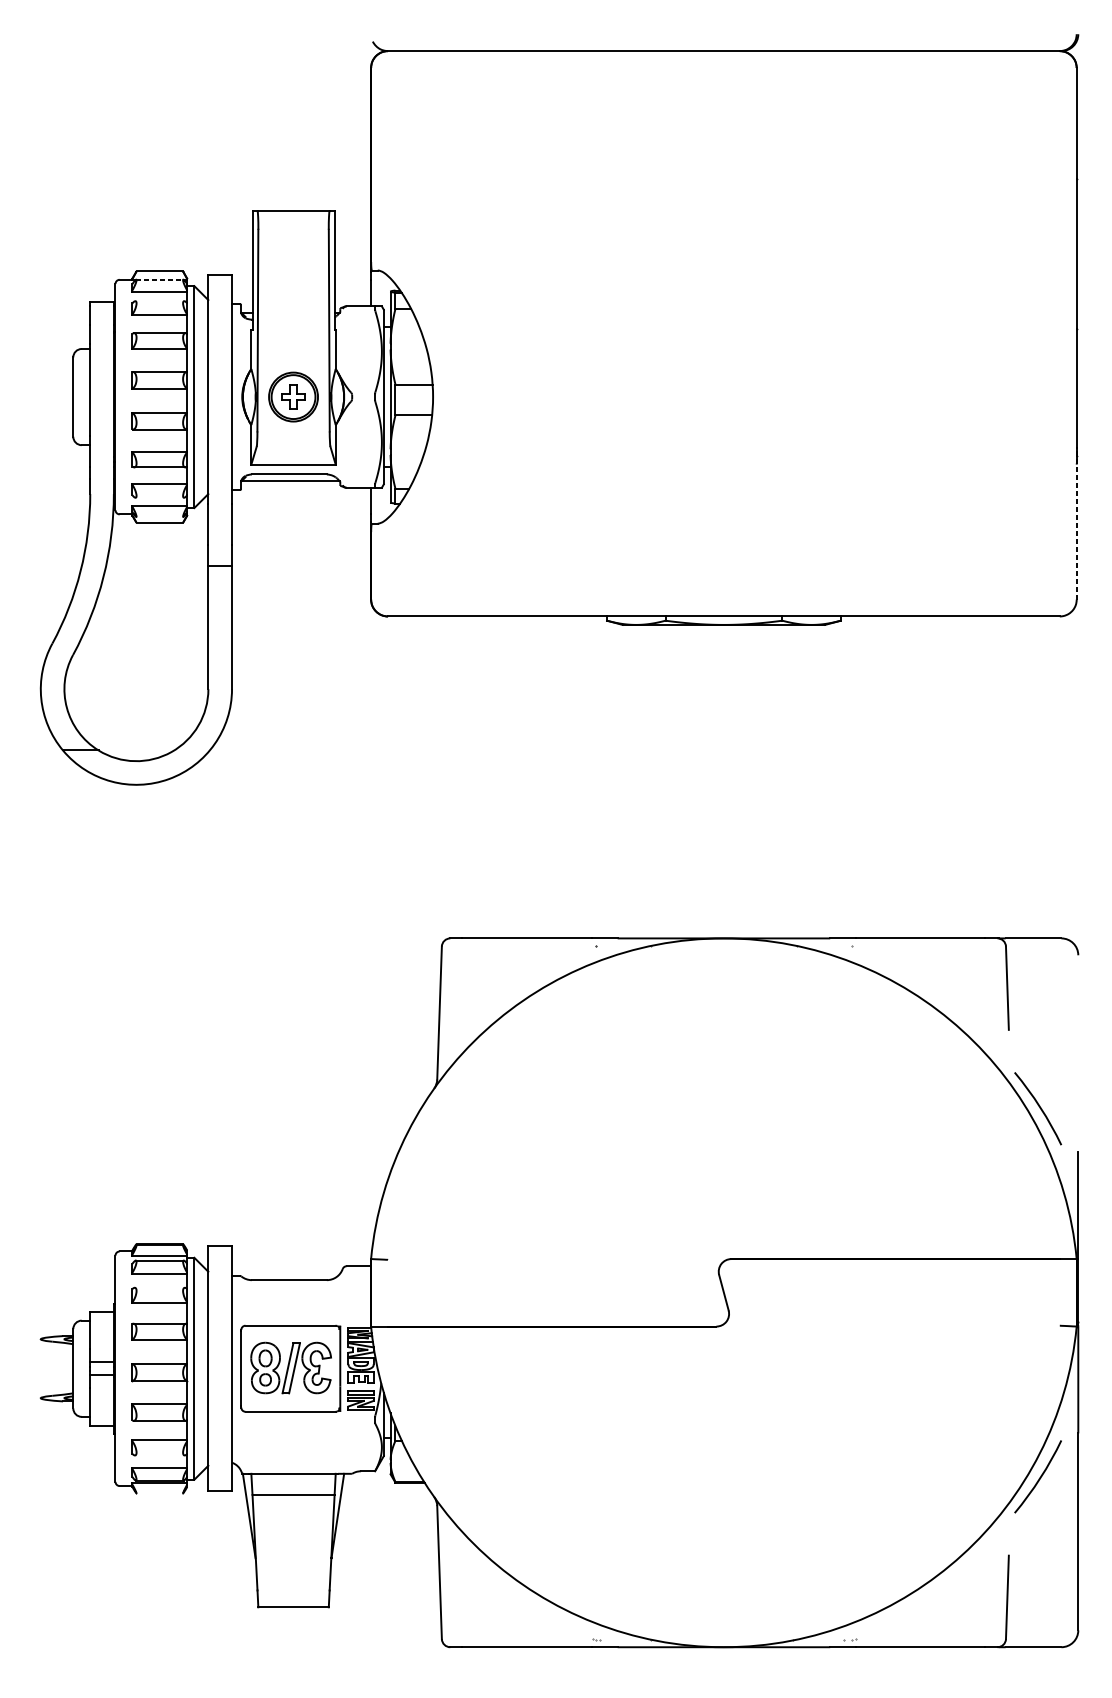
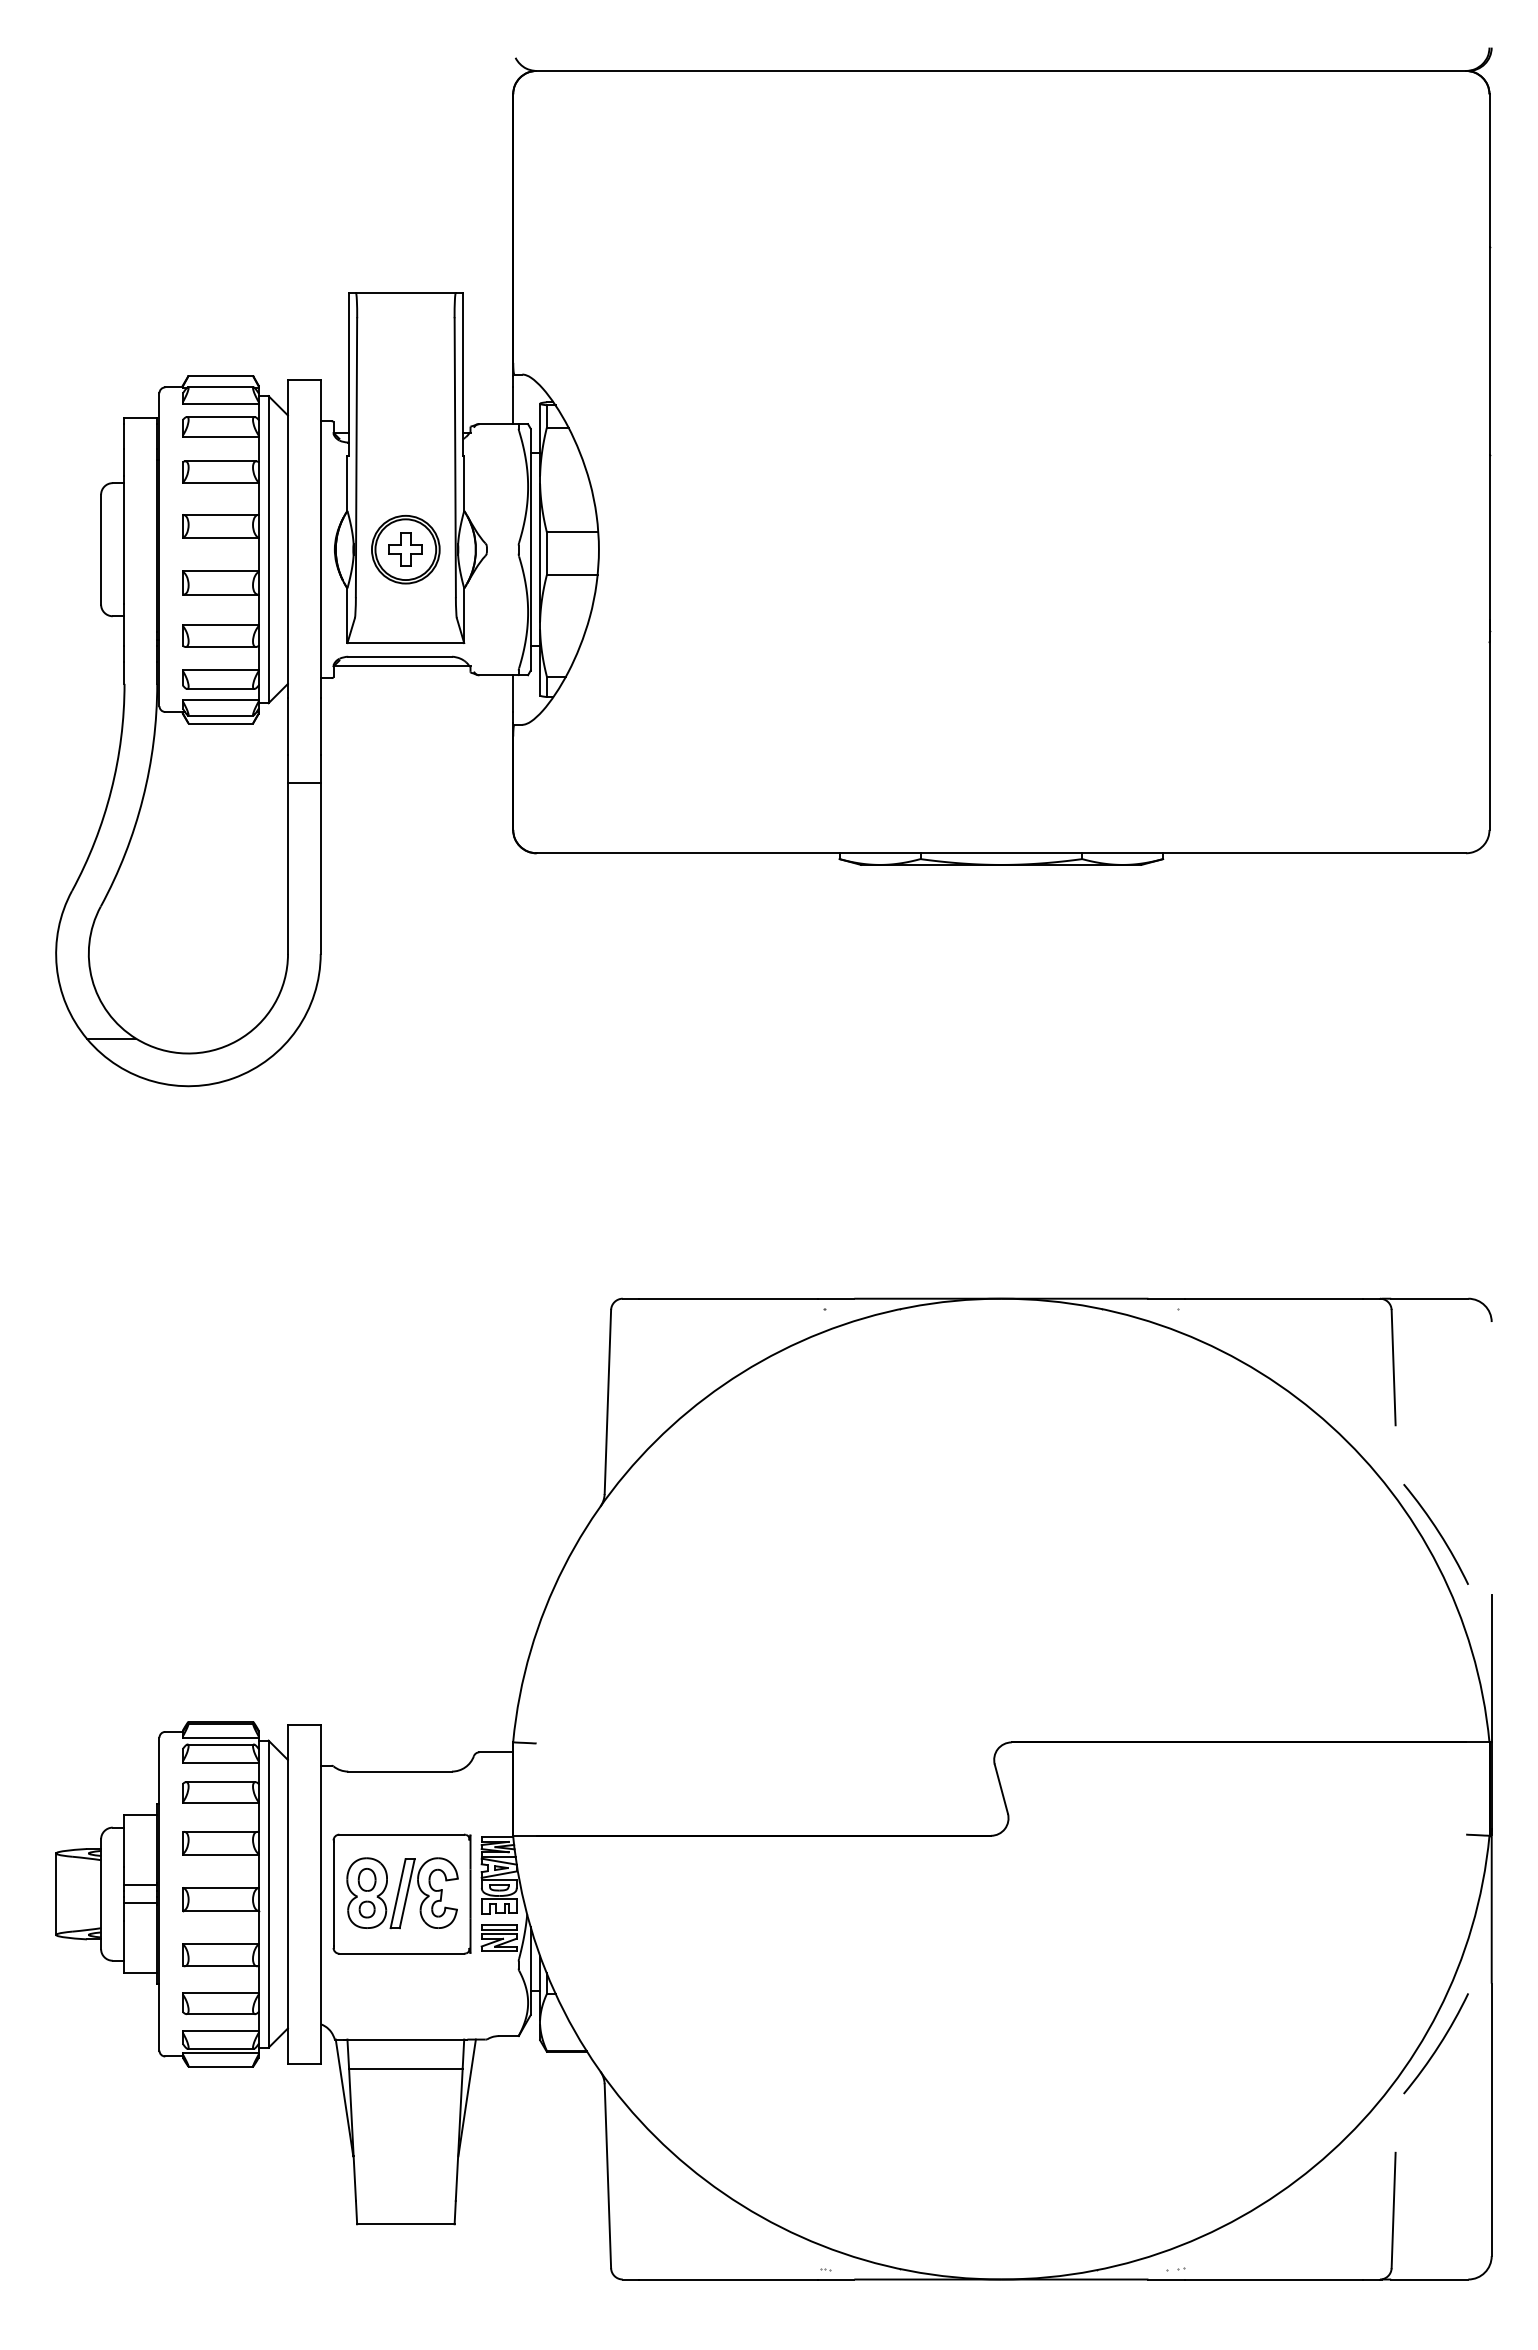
line: (159, 279) -> (220, 387), dashed -> solid
line: (159, 300) -> (220, 416), added
line: (159, 498) -> (220, 689), added
line: (159, 516) -> (220, 715), added
line: (1076, 523) -> (1489, 724), dashed -> solid
line: (159, 1288) -> (220, 1782), added
line: (41, 1368) -> (56, 1893), added
line: (159, 1455) -> (220, 2014), added
line: (159, 1493) -> (220, 2066), added

